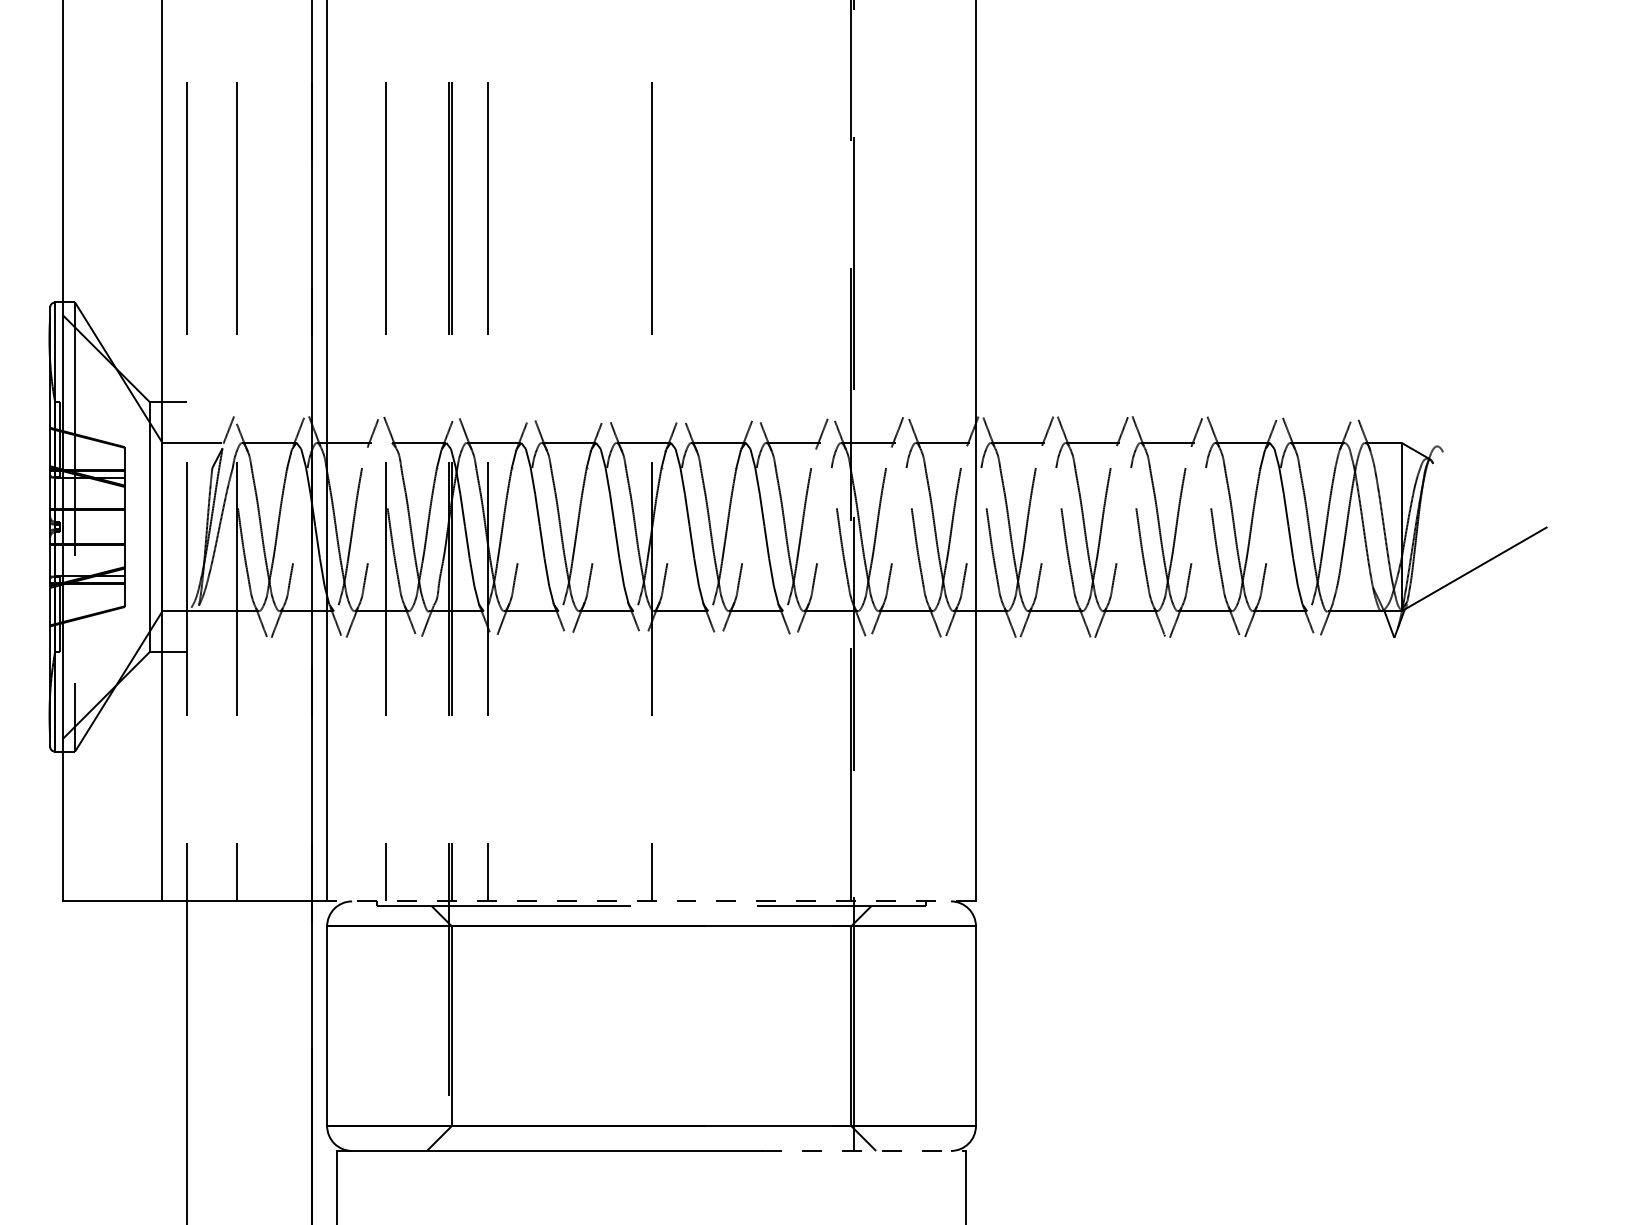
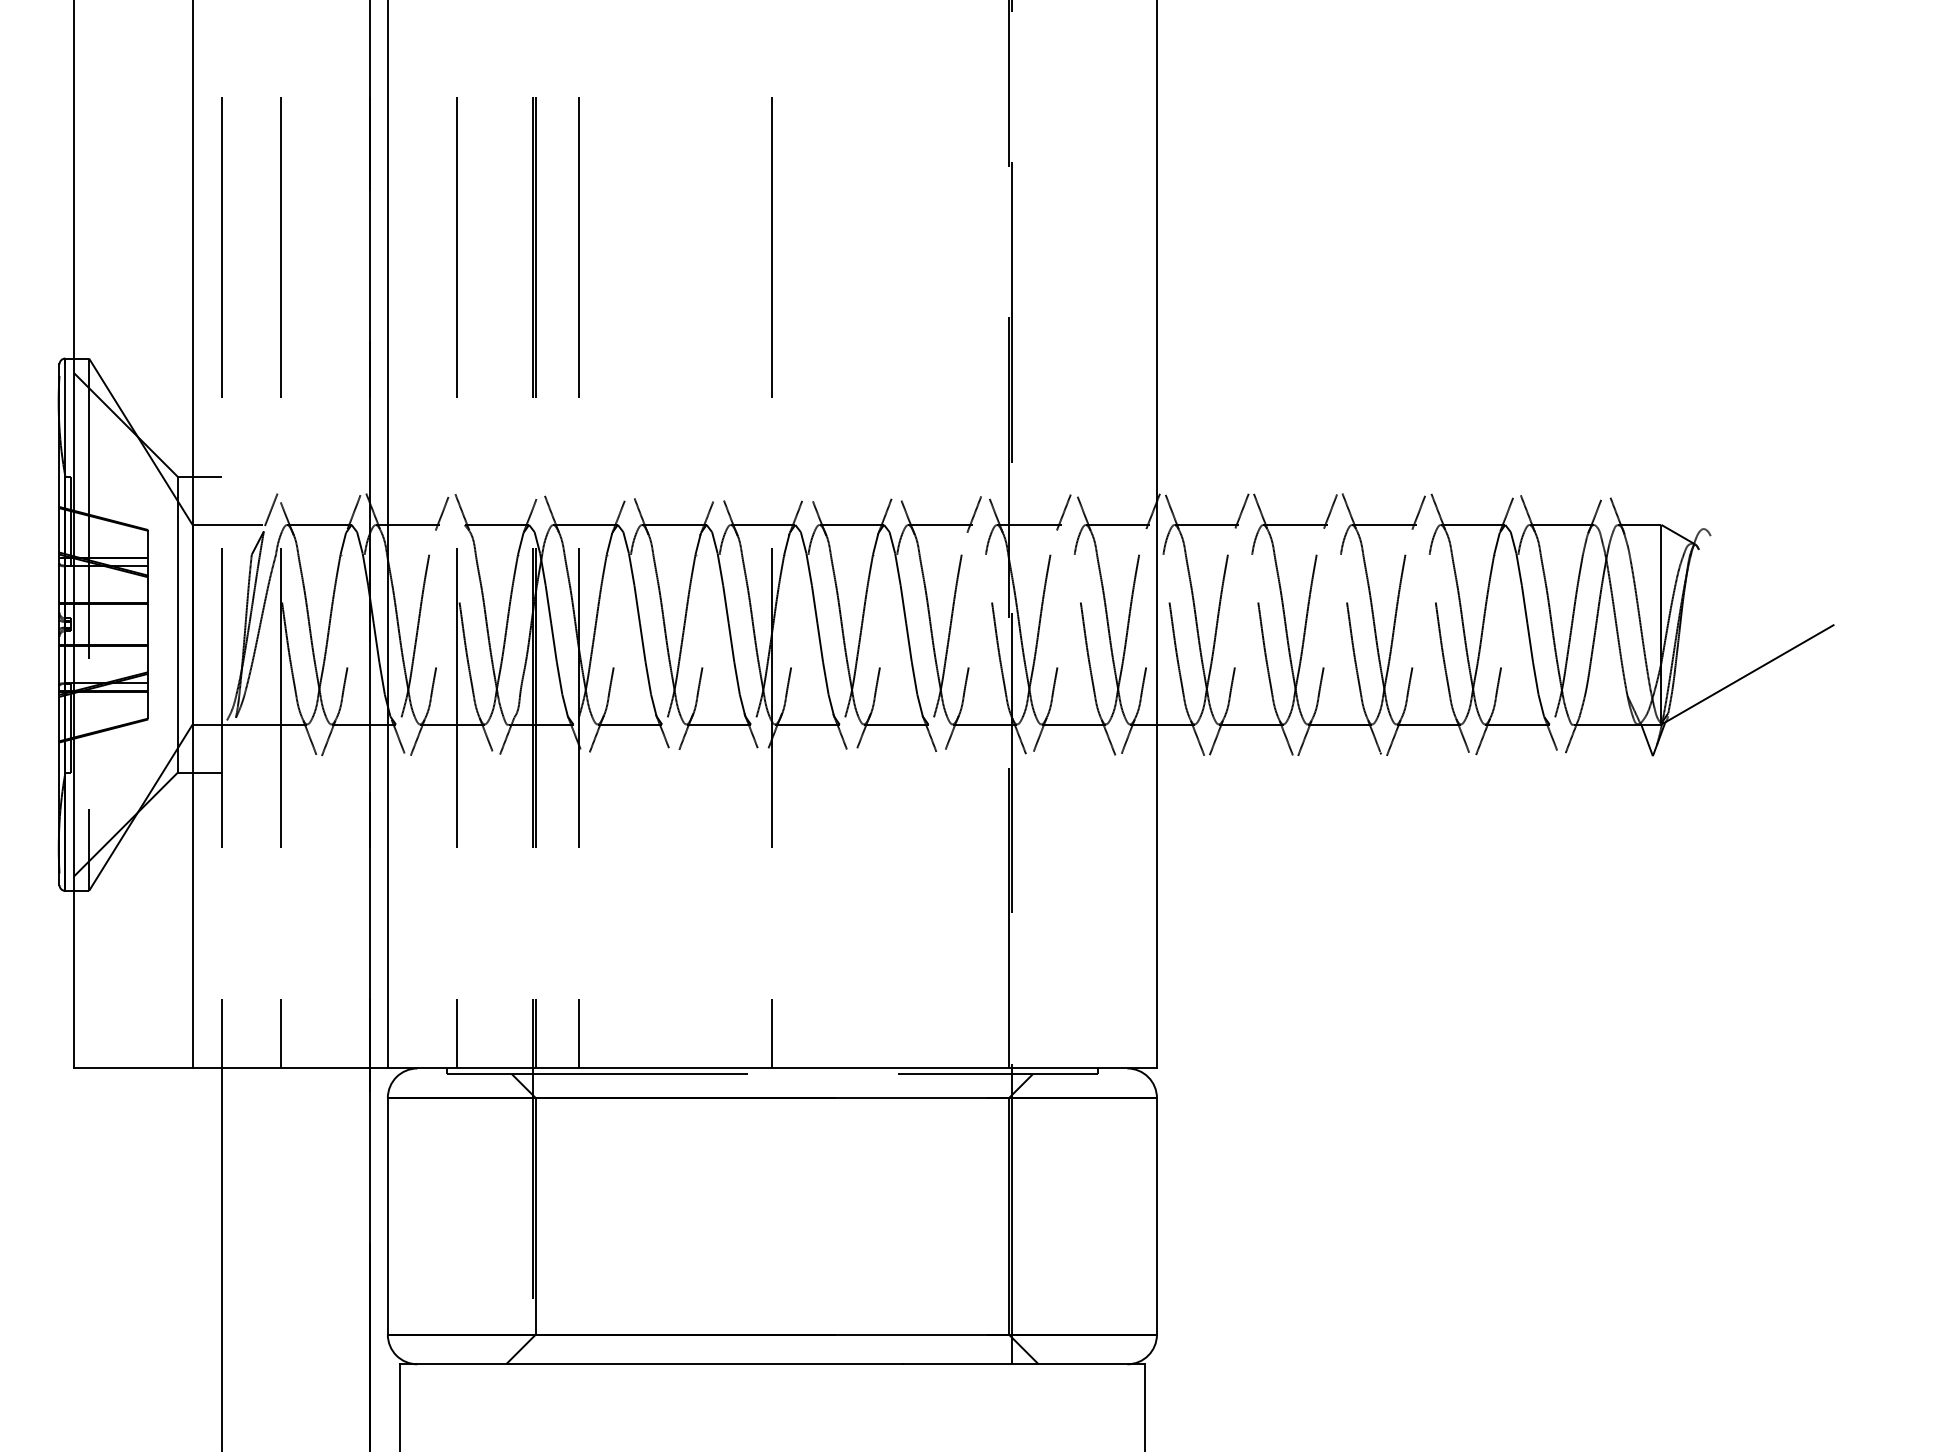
line: (651, 901) -> (772, 1068), dashed -> solid
line: (864, 1151) -> (1024, 1364), dashed -> solid

